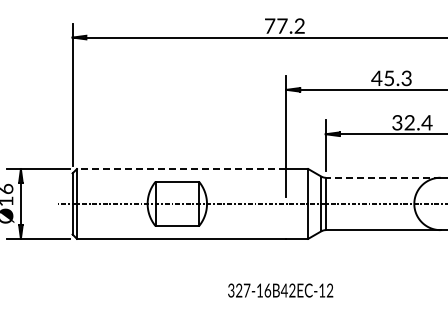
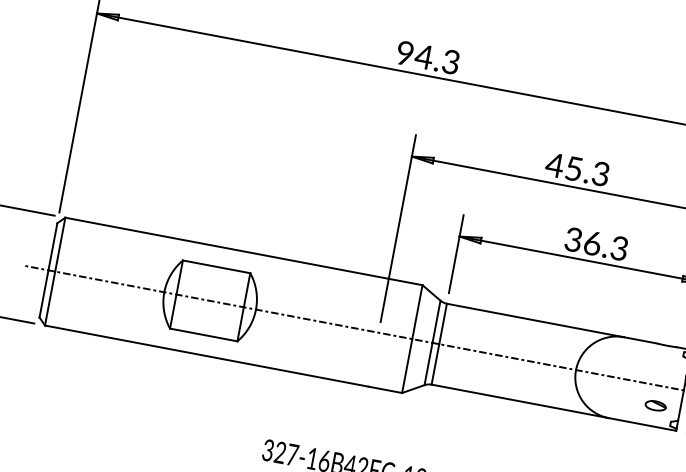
text: (284, 25) -> (427, 56), 77.2 -> 94.3
text: (418, 122) -> (606, 245), 32.4 -> 36.3
line: (181, 169) -> (226, 248), dashed -> solid
line: (382, 177) -> (534, 319), dashed -> solid

